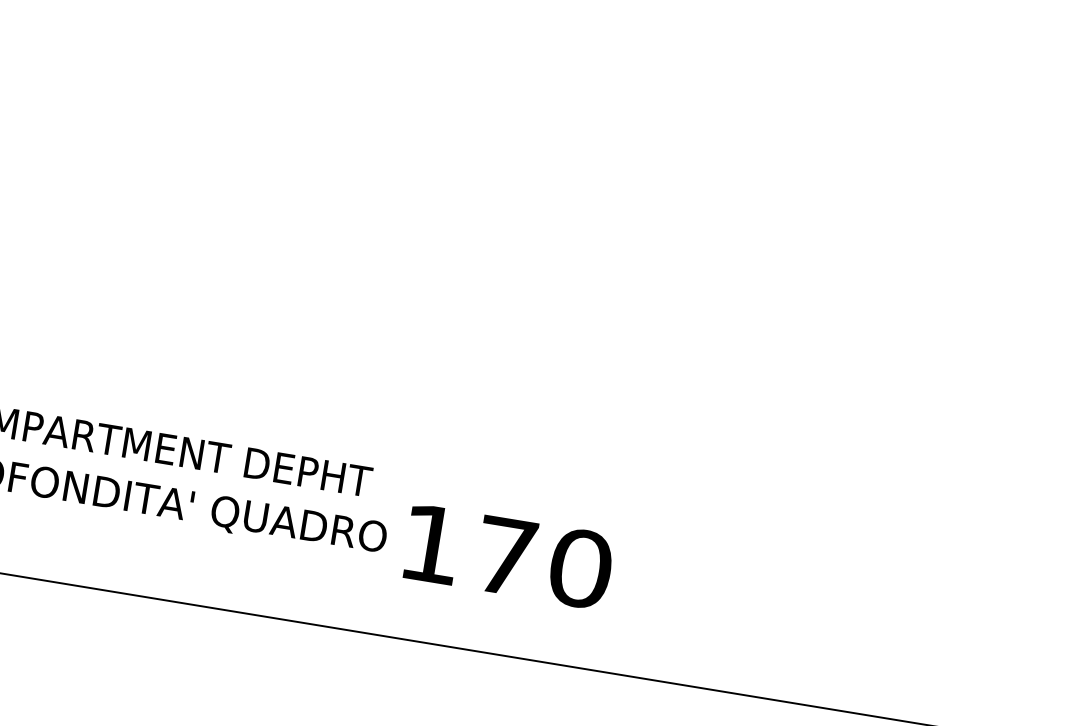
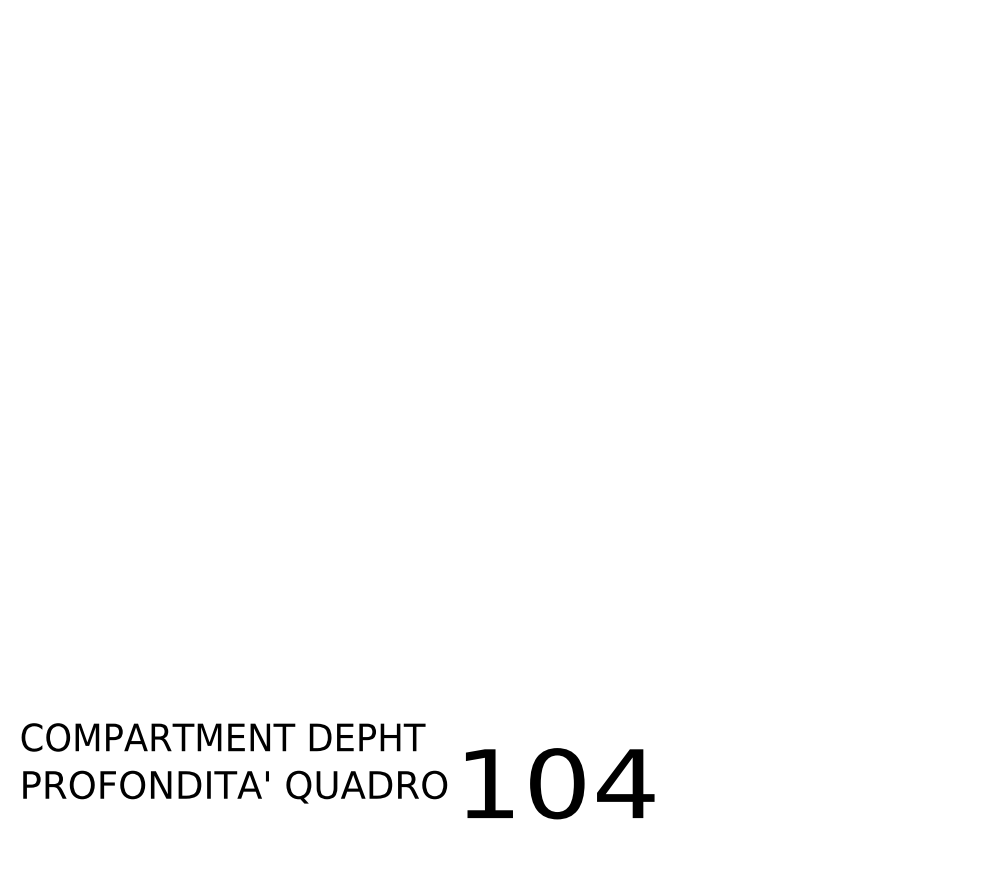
text: (544, 562) -> (592, 783), 170 -> 104

